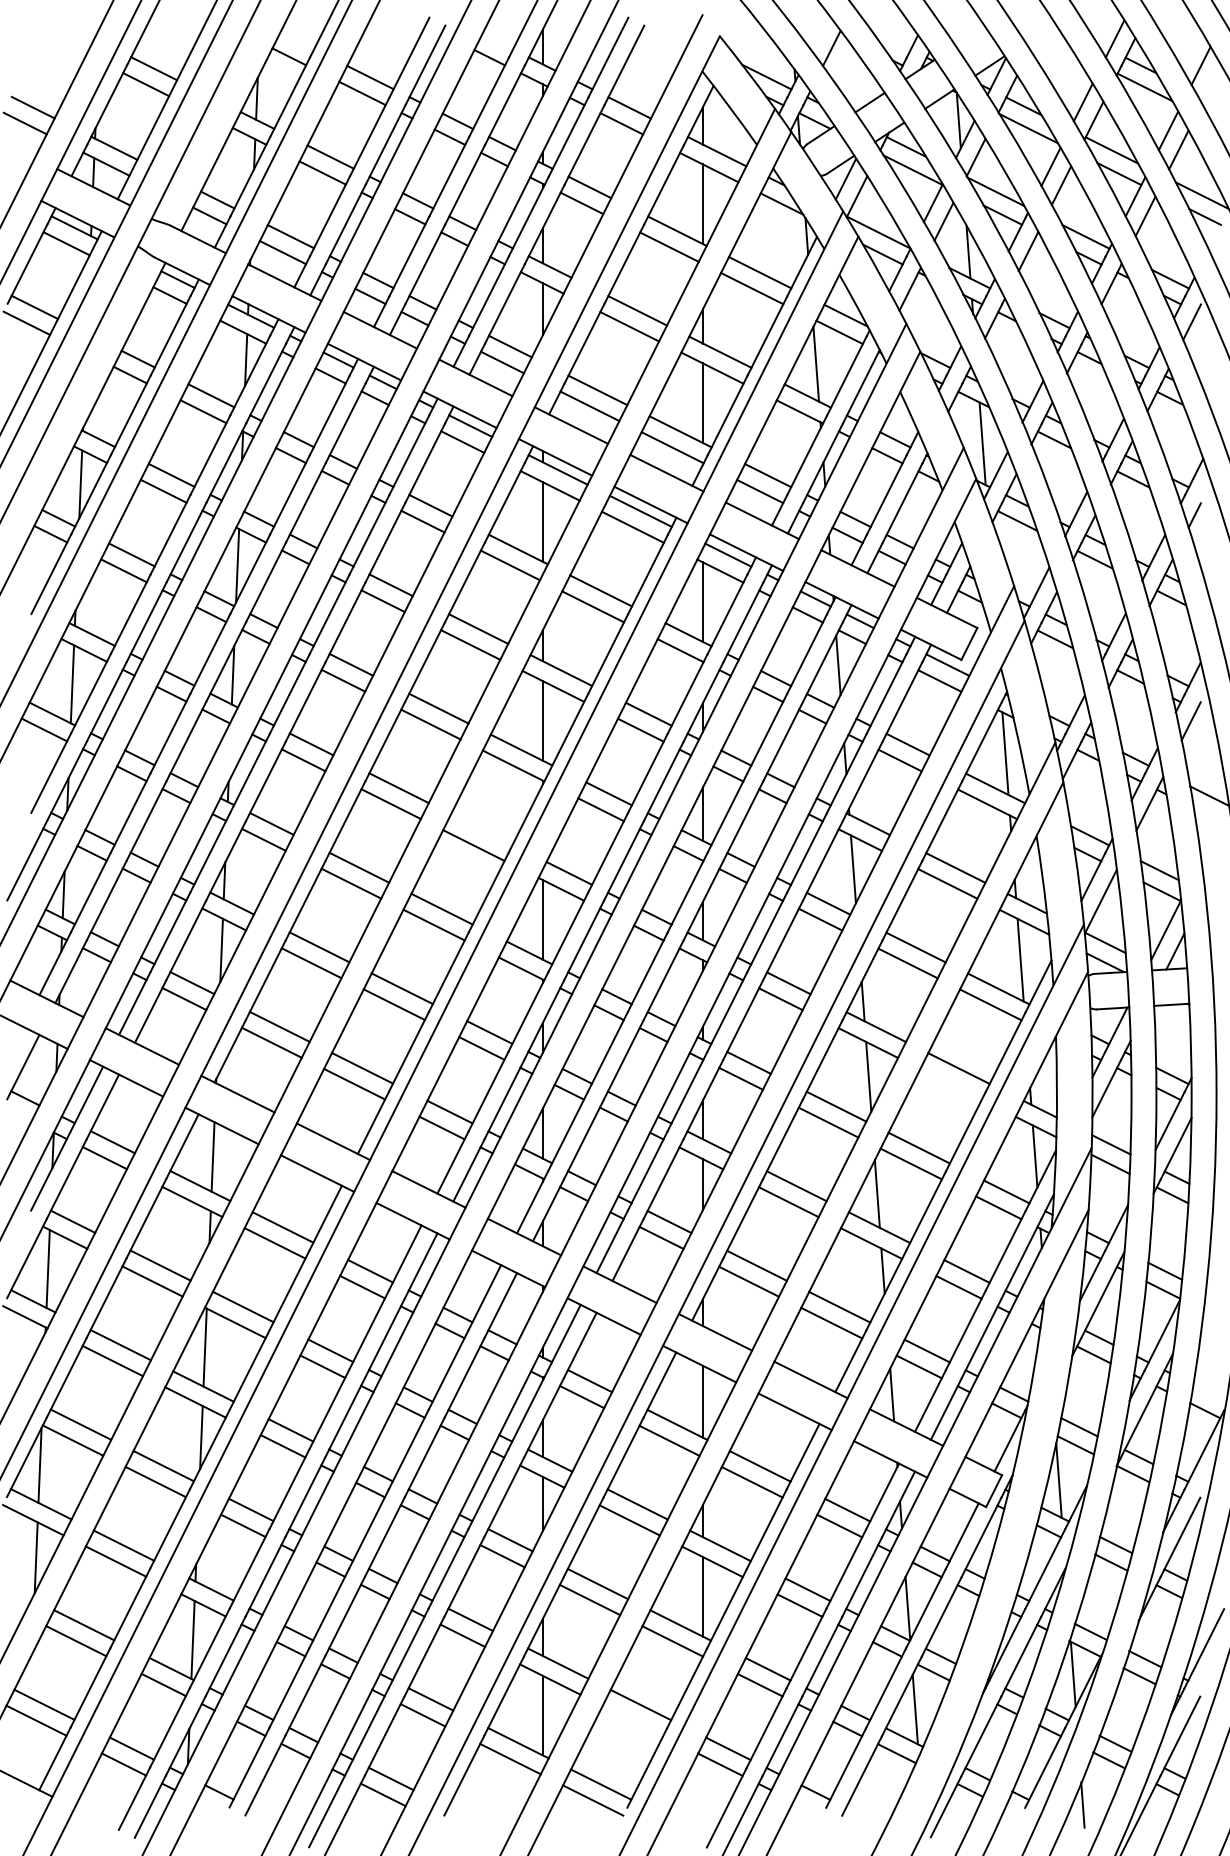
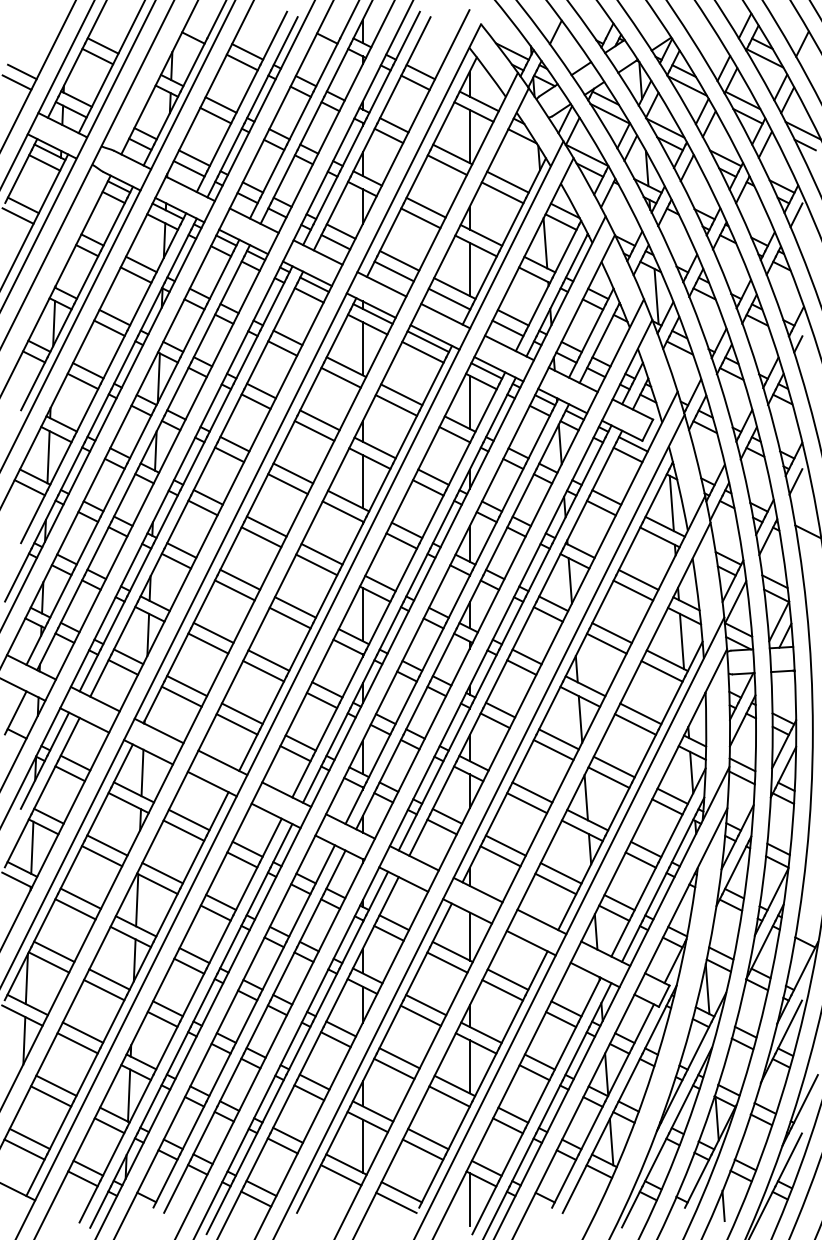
line: (481, 829) -> (321, 554), added
line: (951, 1084) -> (635, 724), added
line: (632, 1720) -> (422, 1149), added
line: (702, 1795) -> (469, 1199), added

